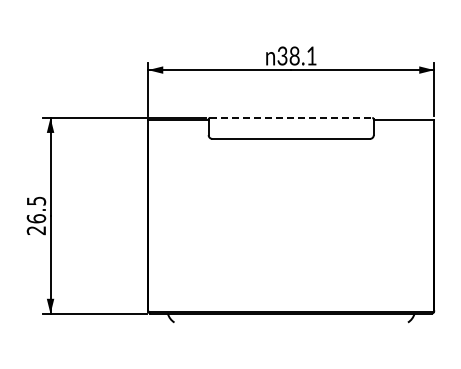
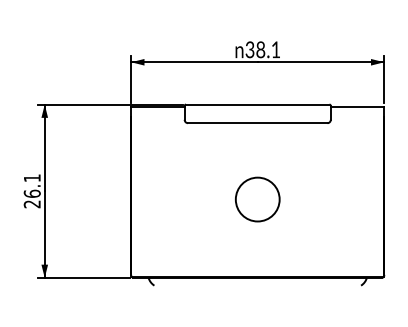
line: (291, 117) -> (257, 104), dashed -> solid
text: (36, 200) -> (32, 177), 26.5 -> 26.1
circle: (290, 224) -> (257, 198), added

